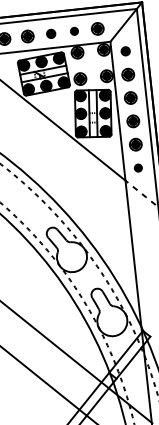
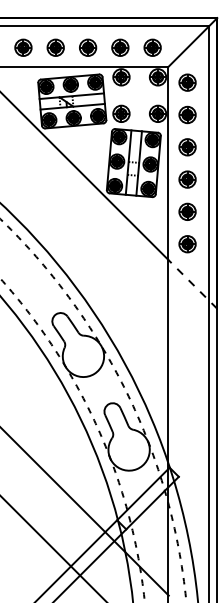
part: (74, 31) -> (120, 47), size x1.67
part: (51, 33) -> (88, 47), size x1.43
part: (125, 51) -> (187, 82), size x1.43
part: (138, 168) -> (187, 244), size x1.67

